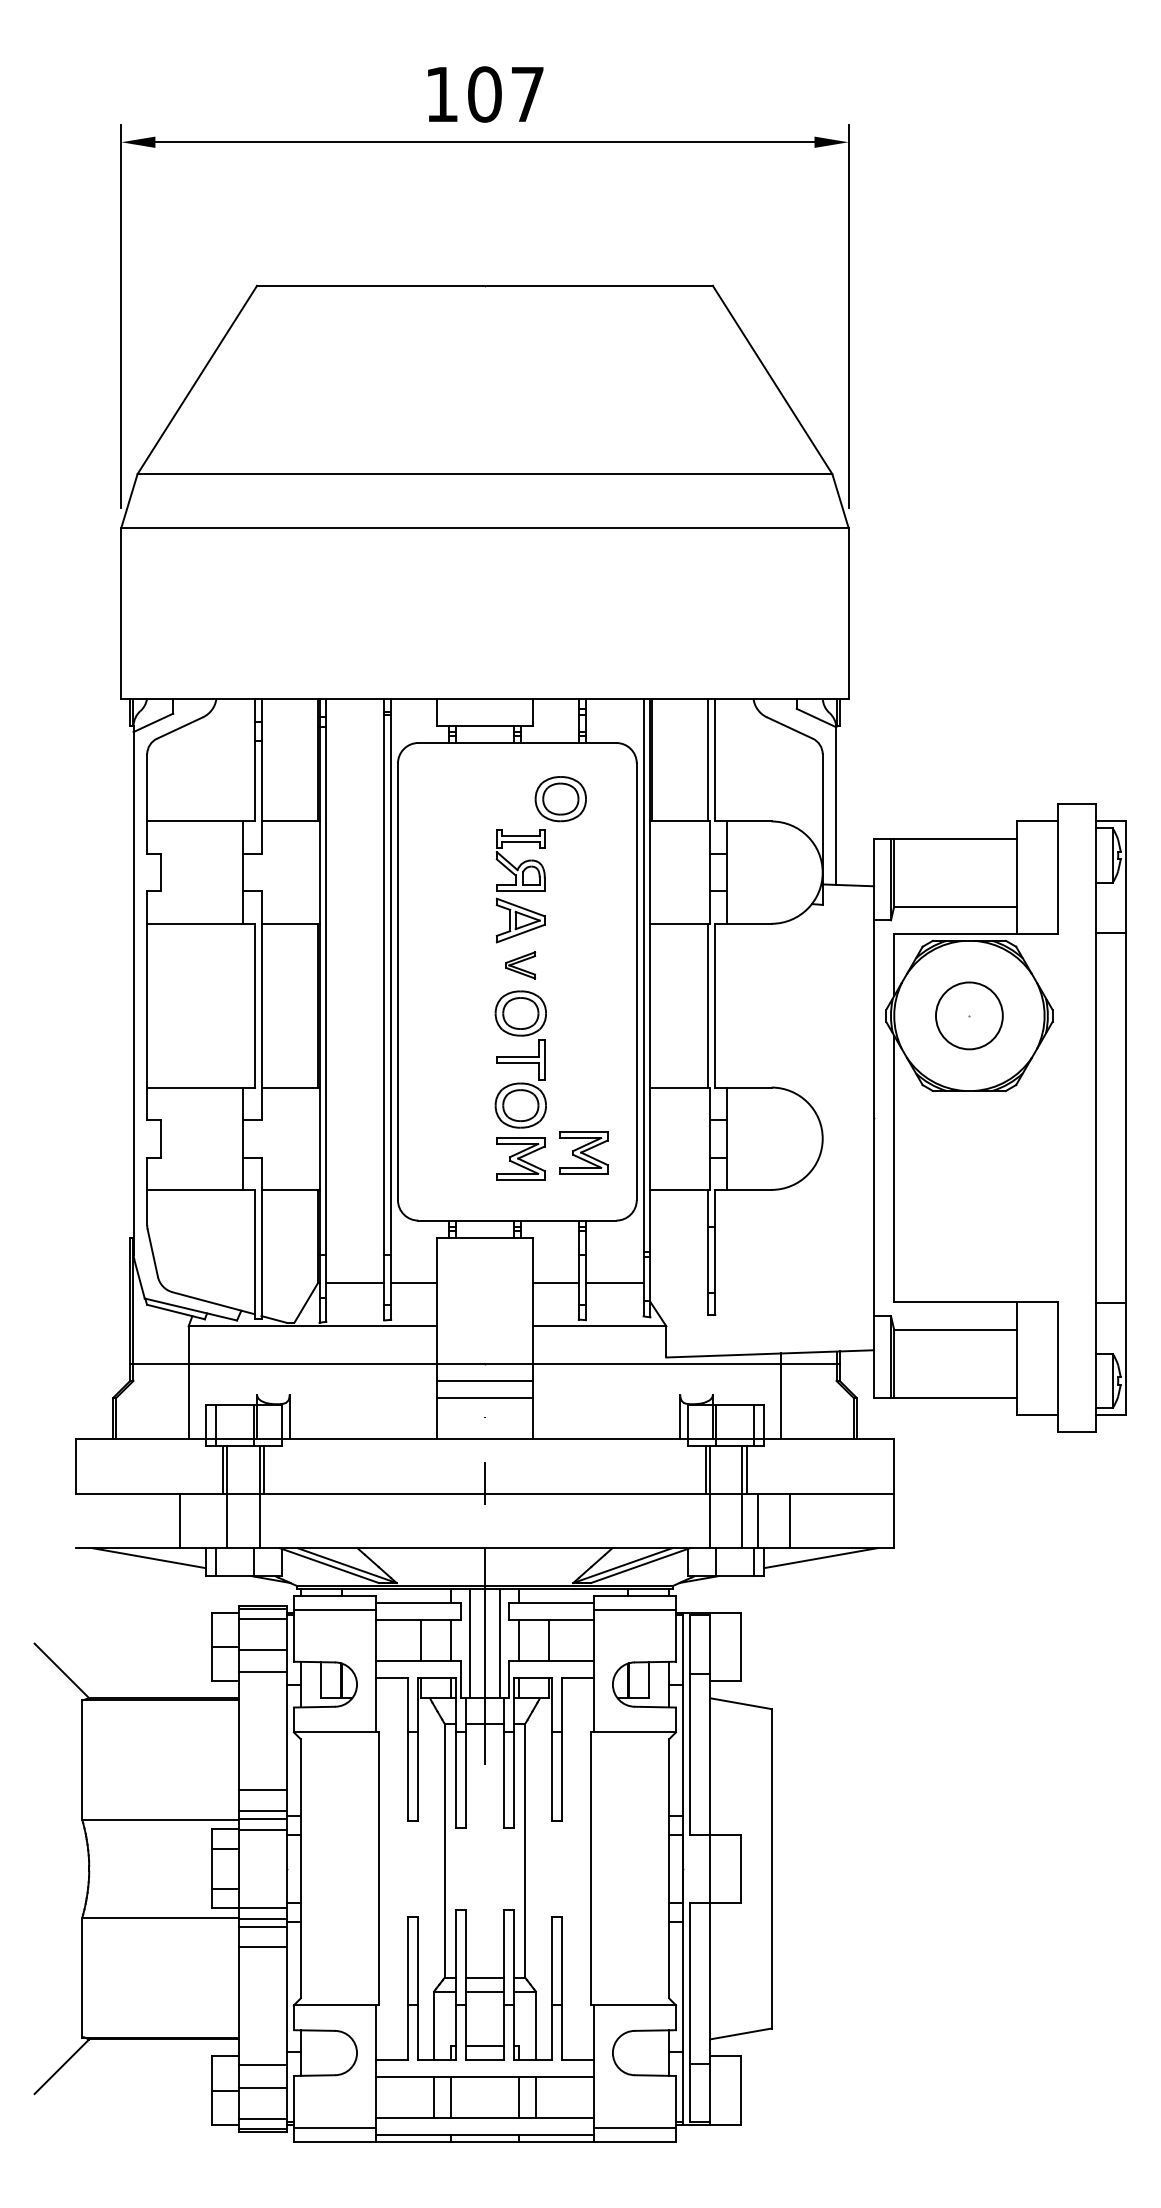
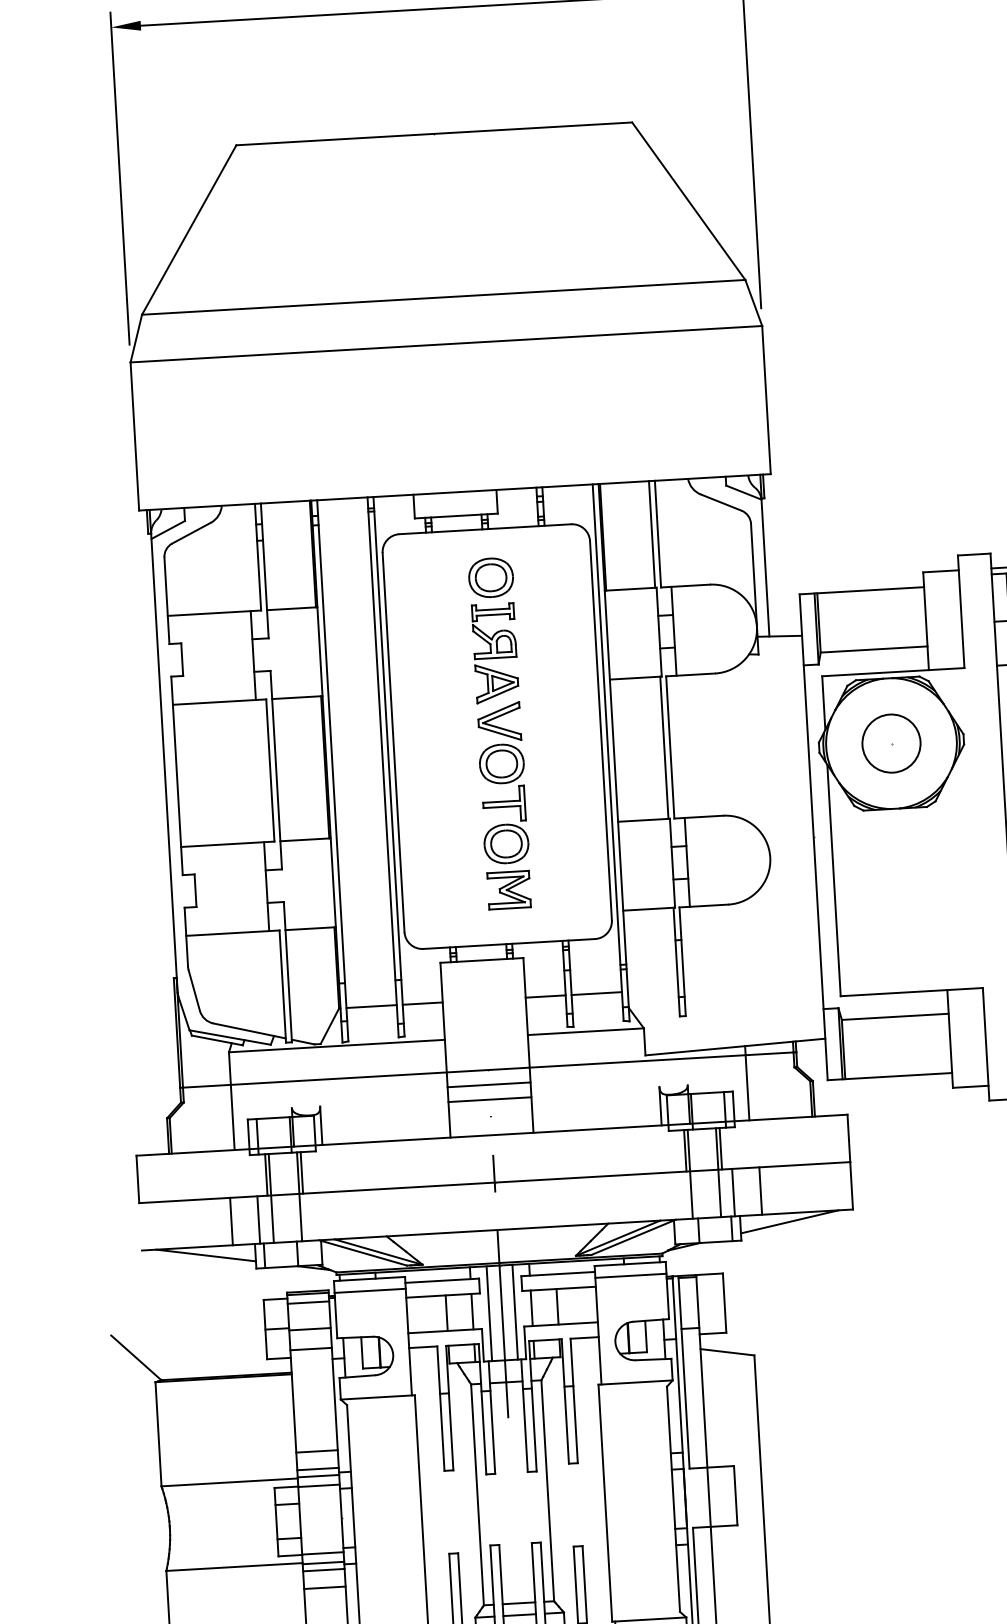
part: (560, 799) -> (490, 578), moved
part: (520, 965) -> (499, 722), size x1.67
part: (583, 1152) -> (563, 881), removed
line: (211, 1520) -> (258, 1219), added

